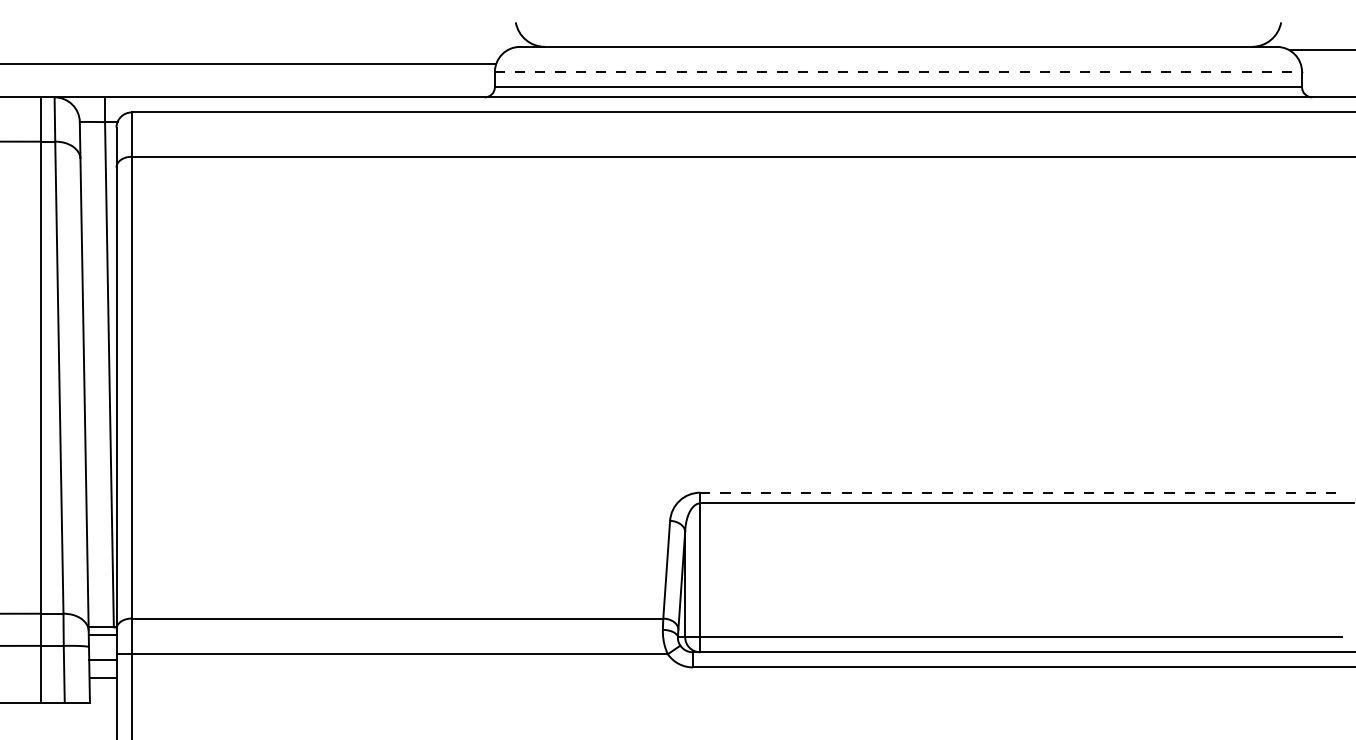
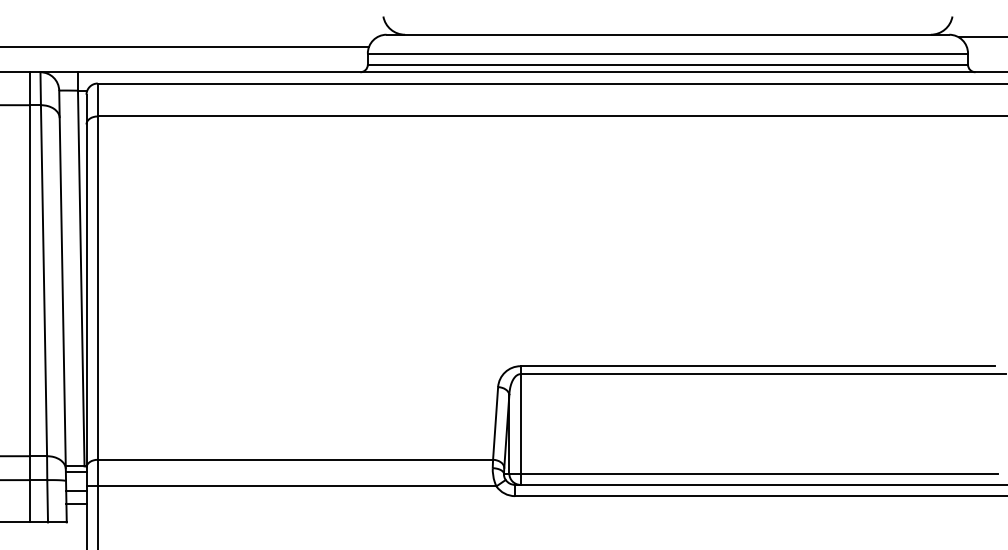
line: (899, 72) -> (668, 53), dashed -> solid
line: (1020, 493) -> (758, 366), dashed -> solid

